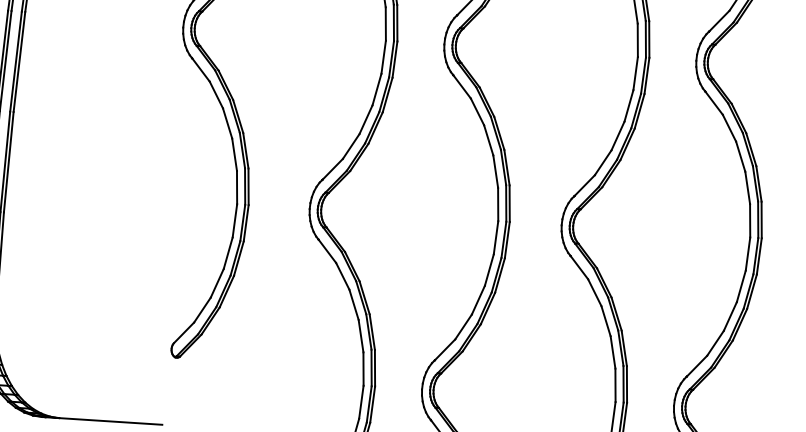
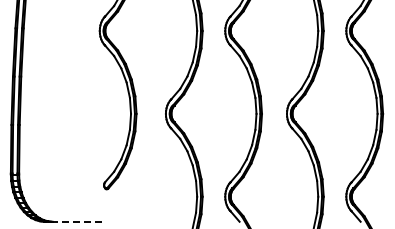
line: (111, 421) -> (77, 221), solid -> dashed

